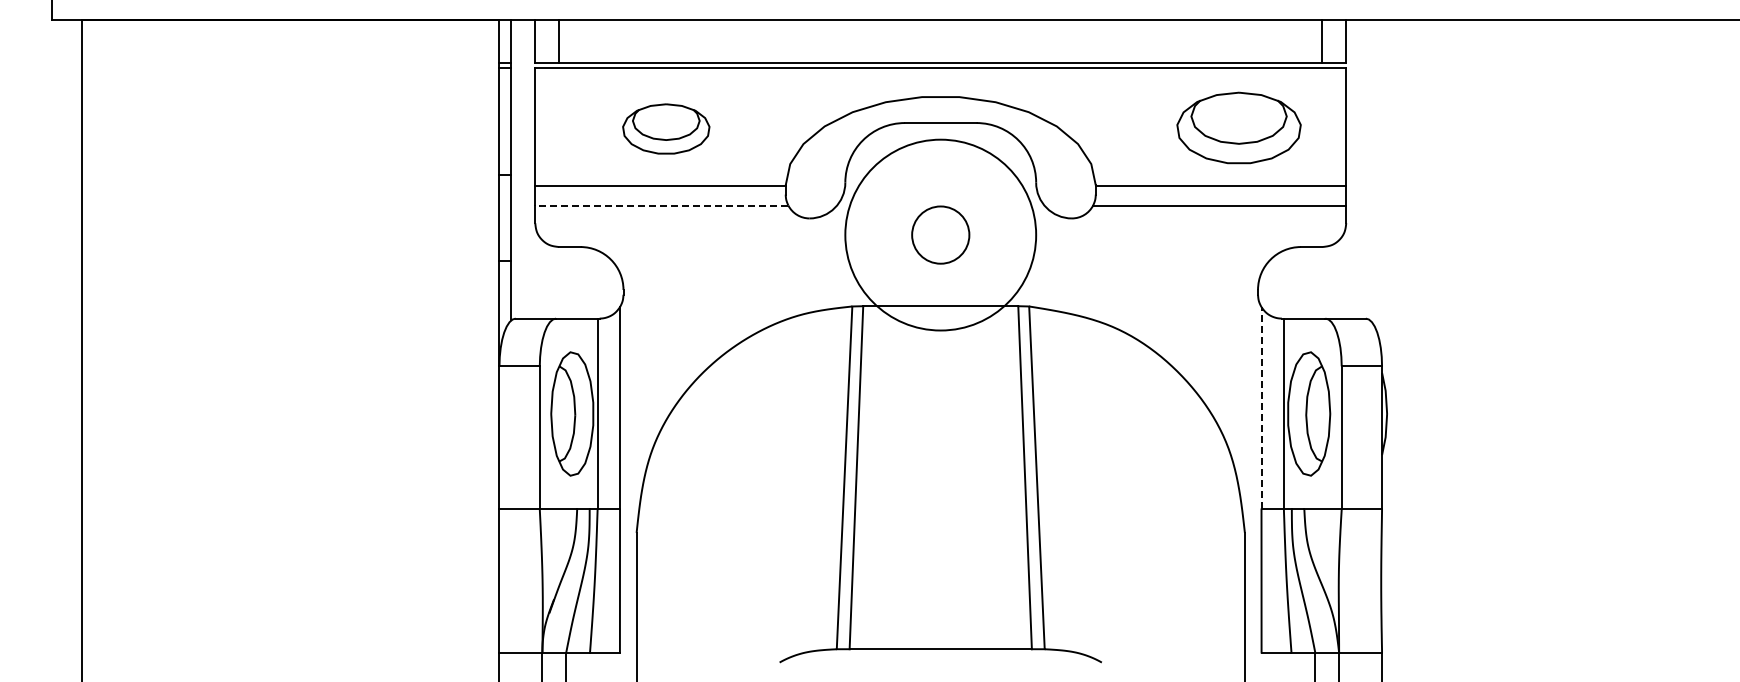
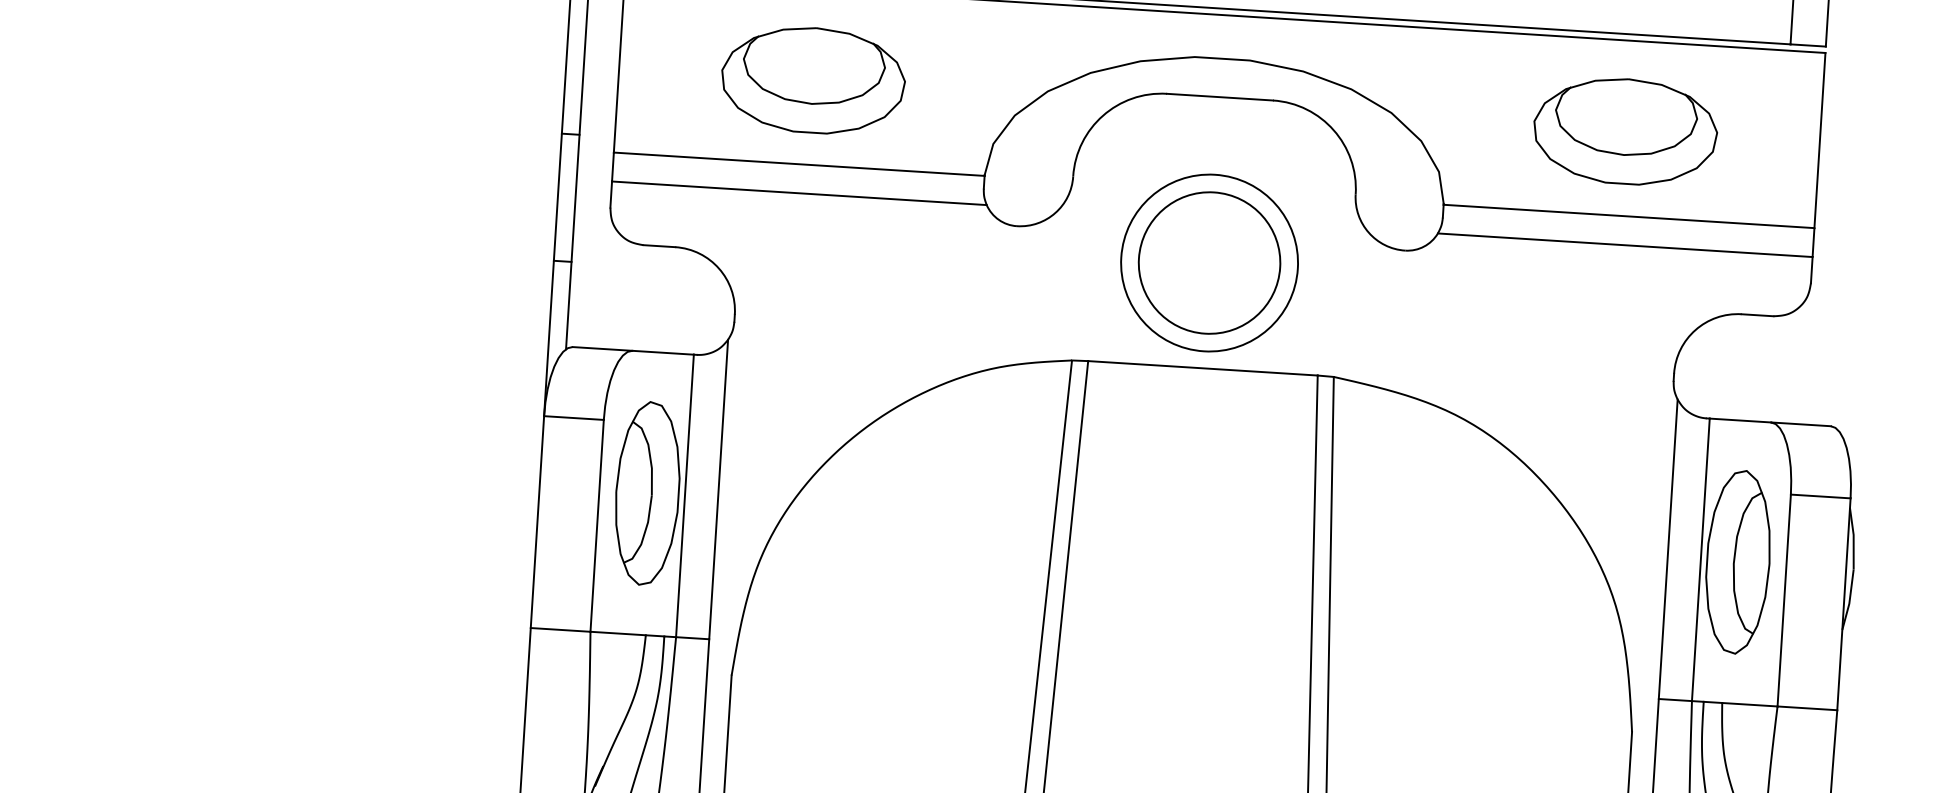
part: (1238, 127) -> (1624, 130), moved
part: (665, 128) -> (812, 79), size x1.43
line: (661, 205) -> (798, 193), dashed -> solid
circle: (940, 234) -> (1209, 262), size x0.62
circle: (940, 234) -> (1209, 262), size x1.67
line: (1261, 407) -> (1668, 548), dashed -> solid

